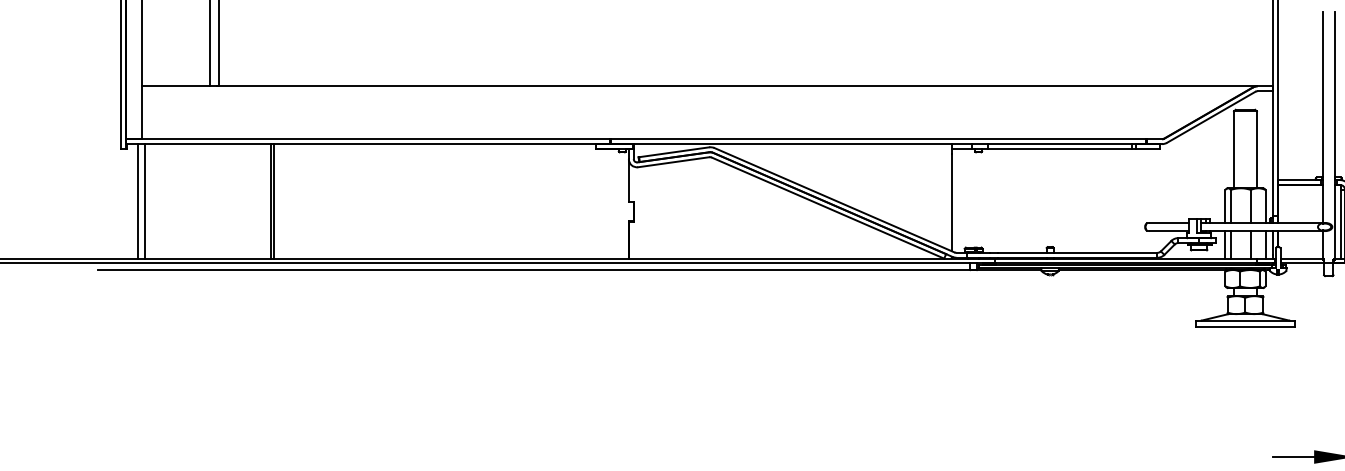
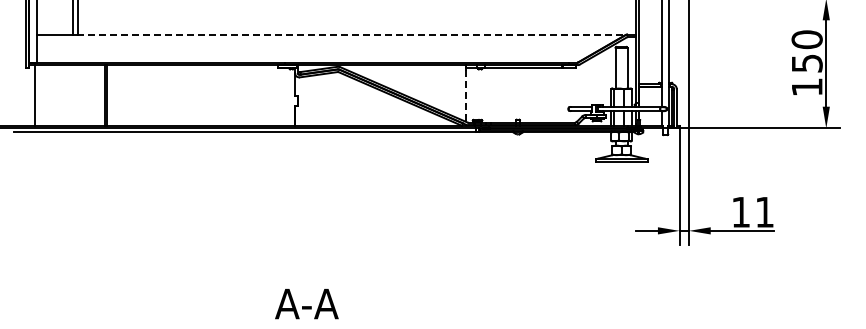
line: (737, 86) -> (352, 34), solid -> dashed
line: (144, 201) -> (38, 95), removed
line: (950, 203) -> (465, 96), solid -> dashed

